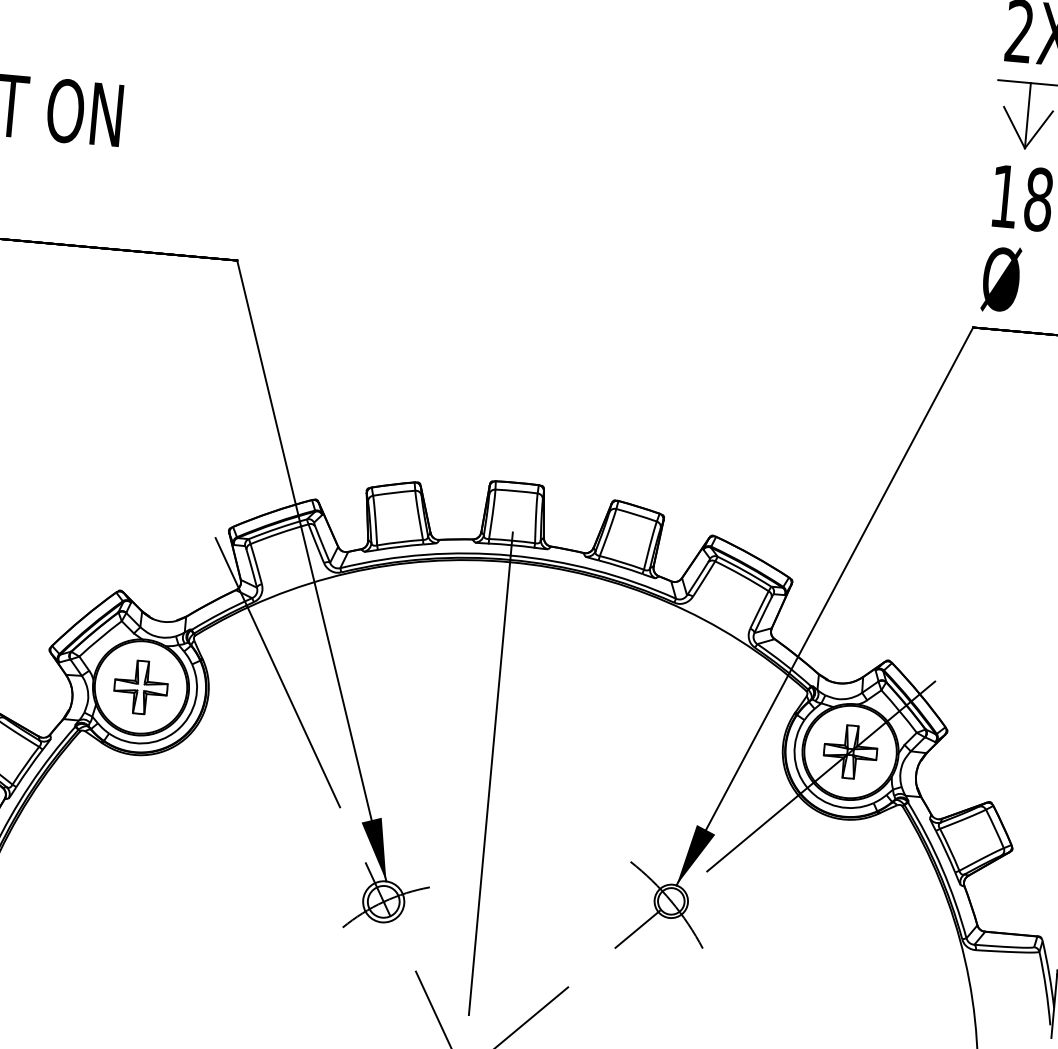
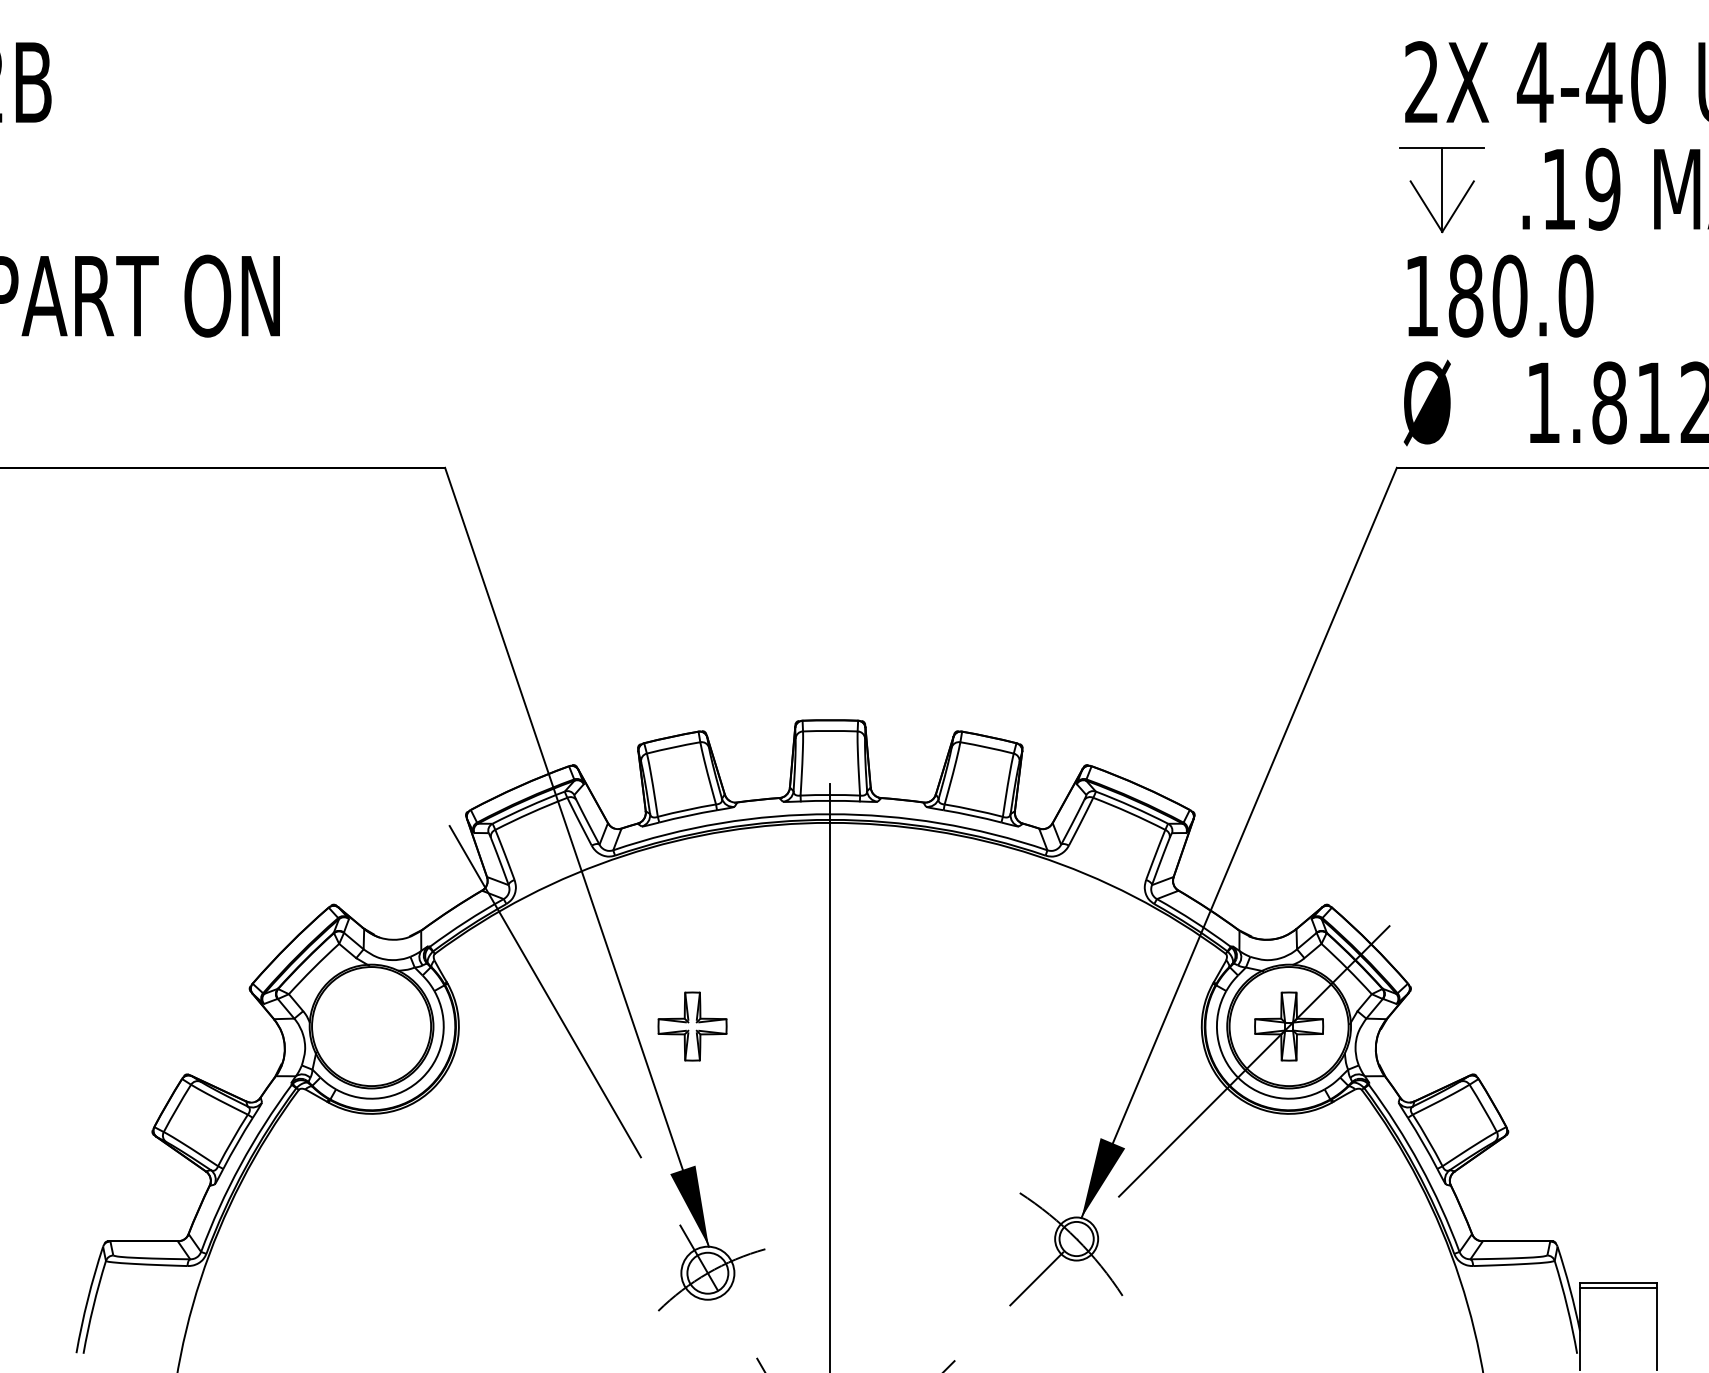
part: (140, 687) -> (692, 1026), moved

